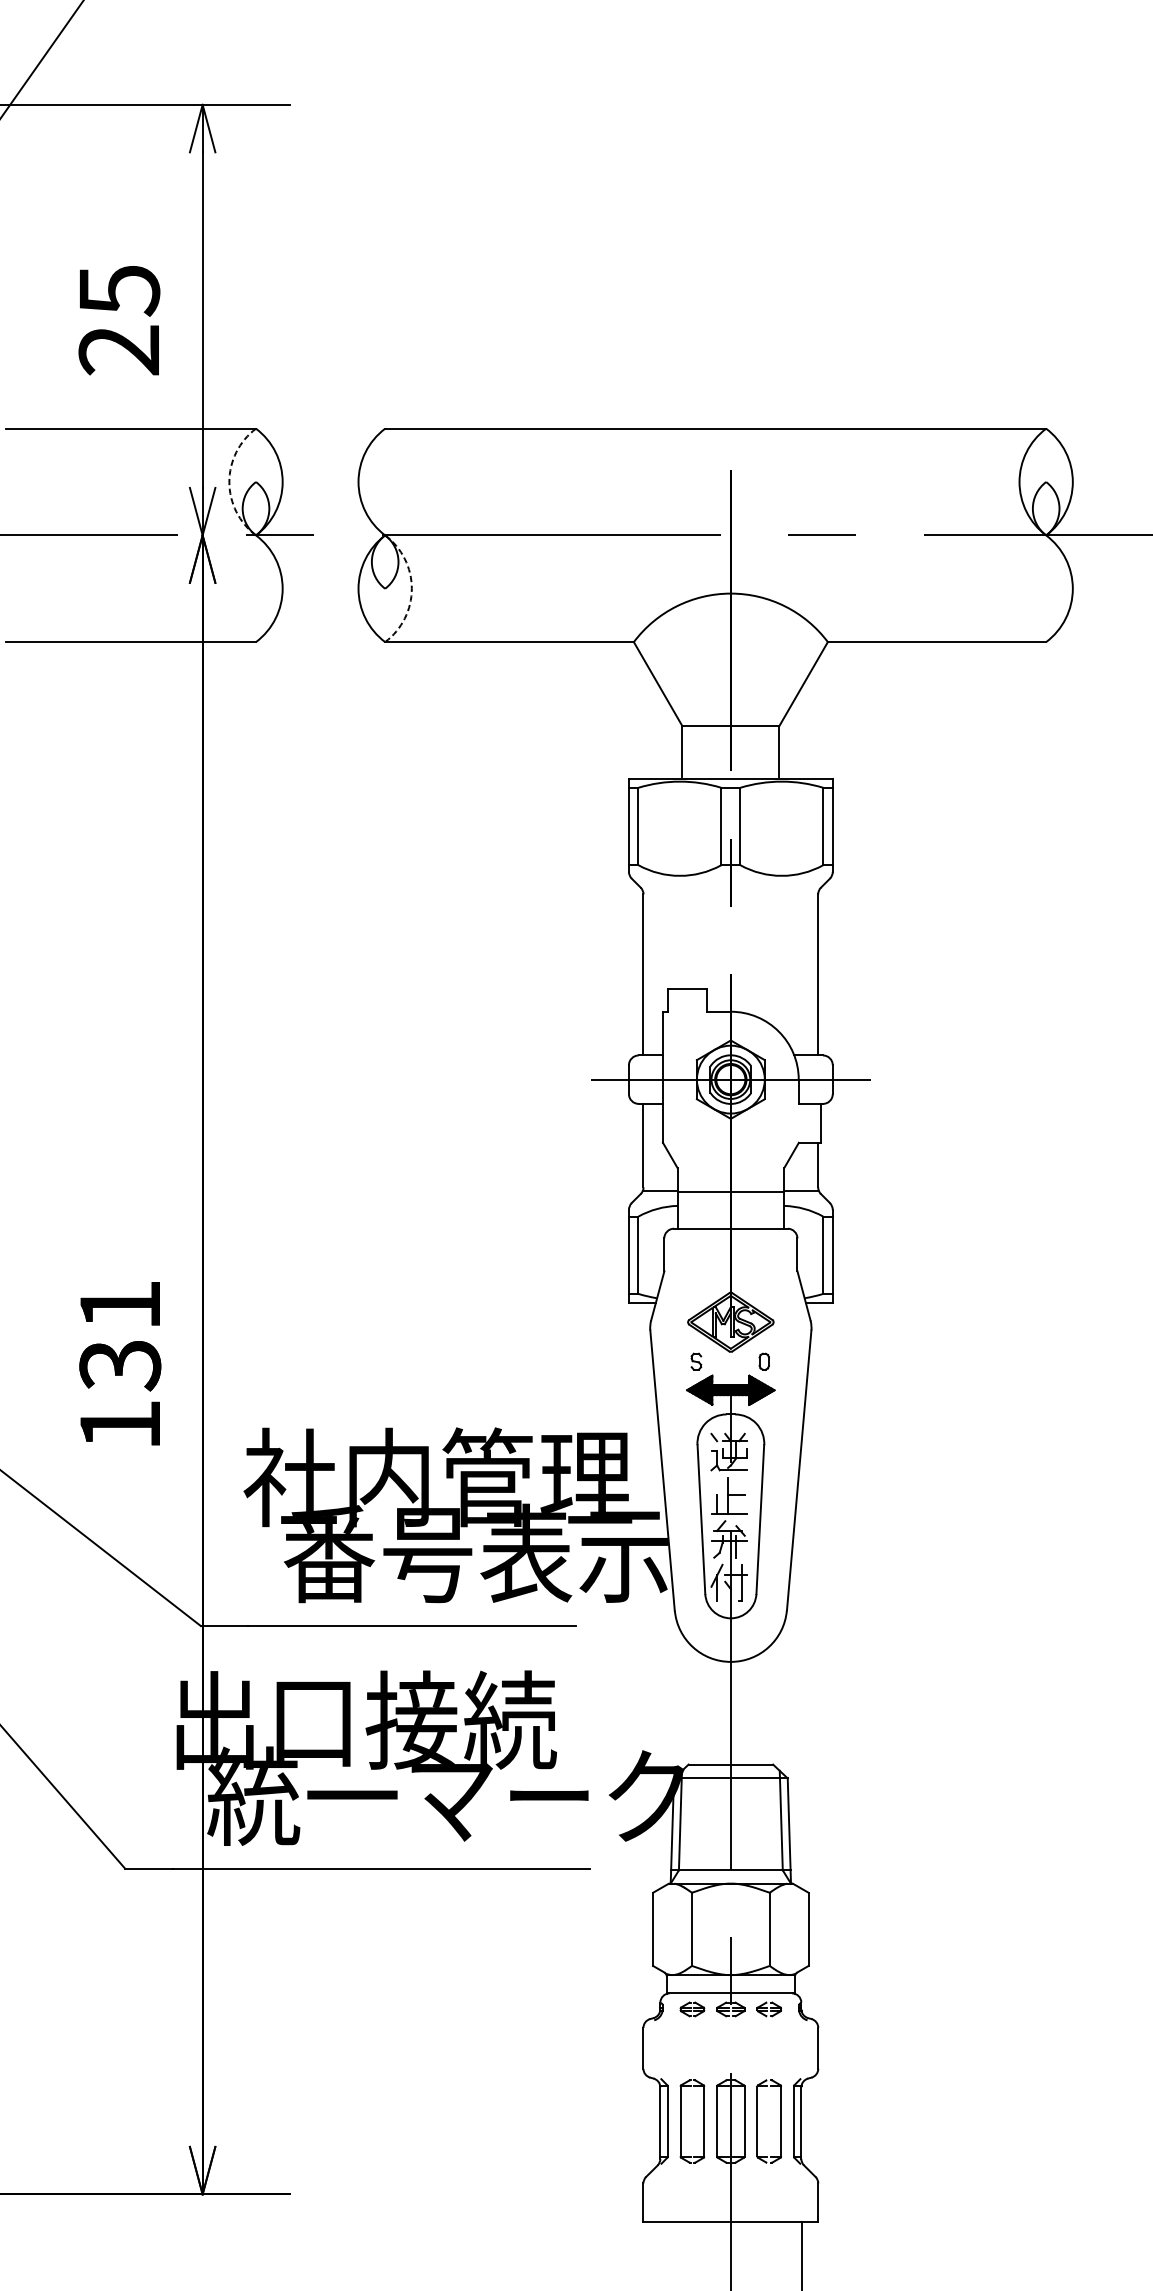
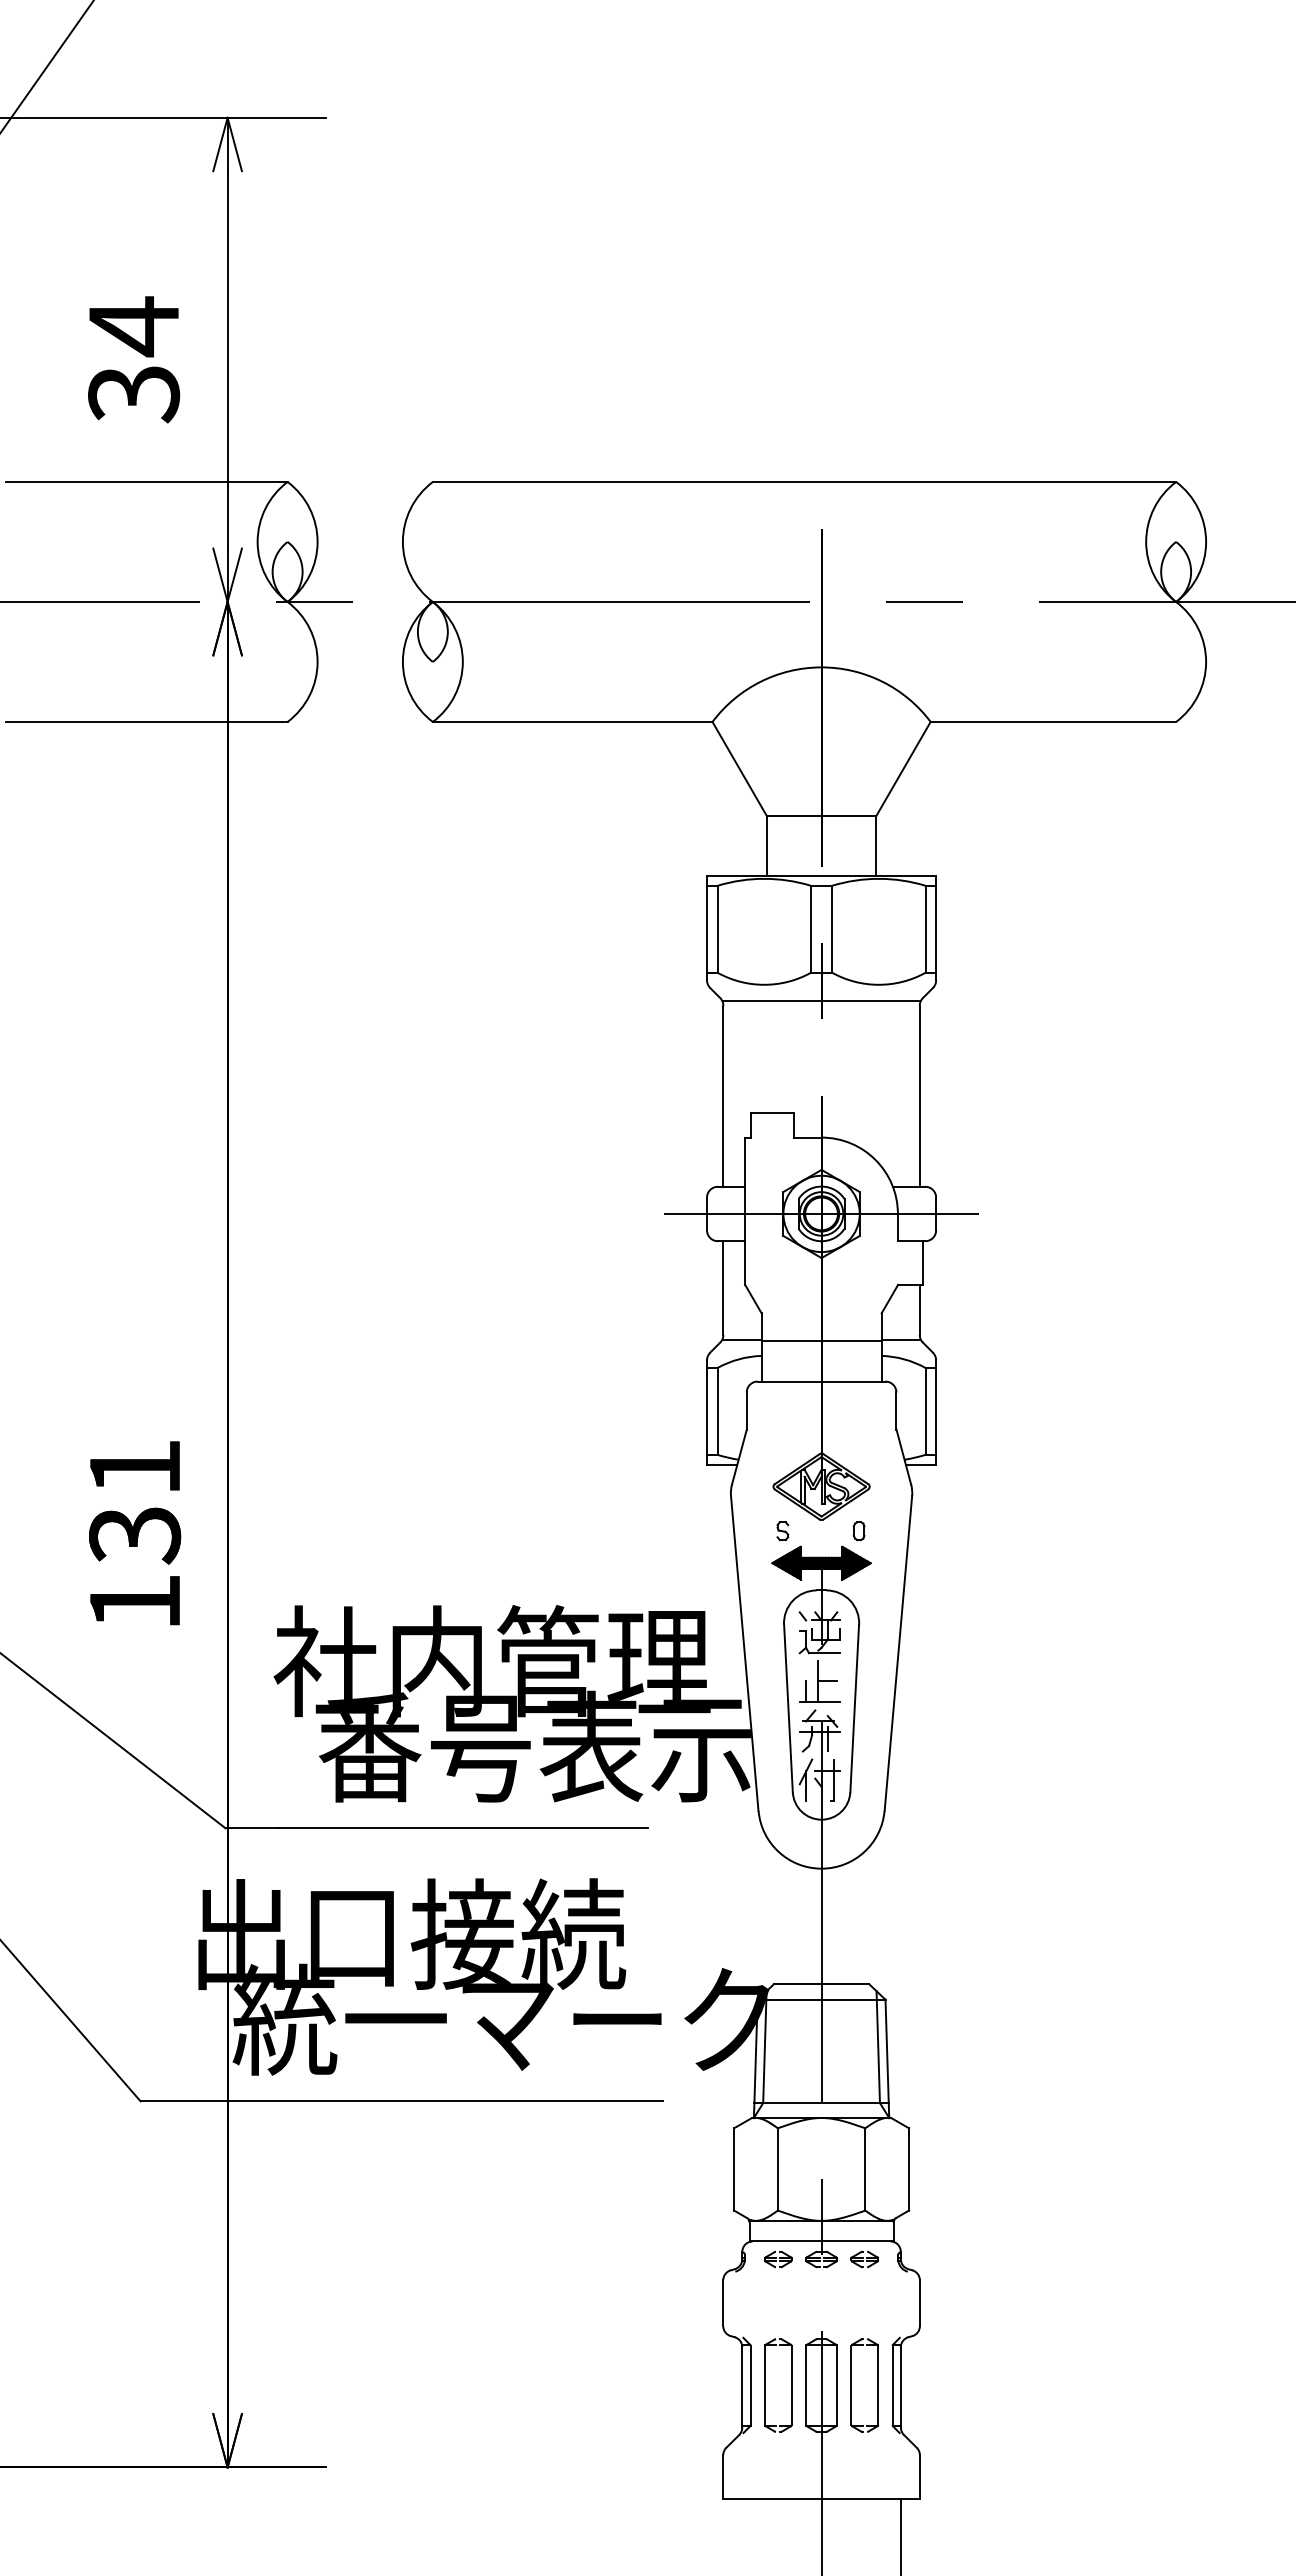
text: (119, 319) -> (134, 359), 25 -> 34
arc: (229, 481) -> (257, 541), dashed -> solid
arc: (411, 588) -> (462, 661), dashed -> solid
line: (730, 890) -> (821, 1001), added

